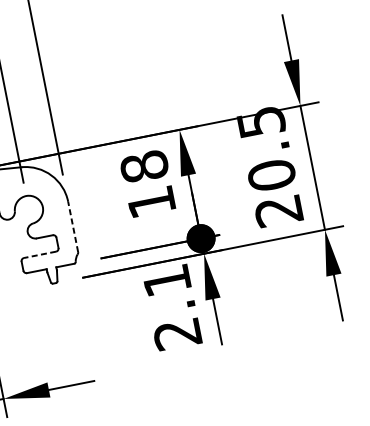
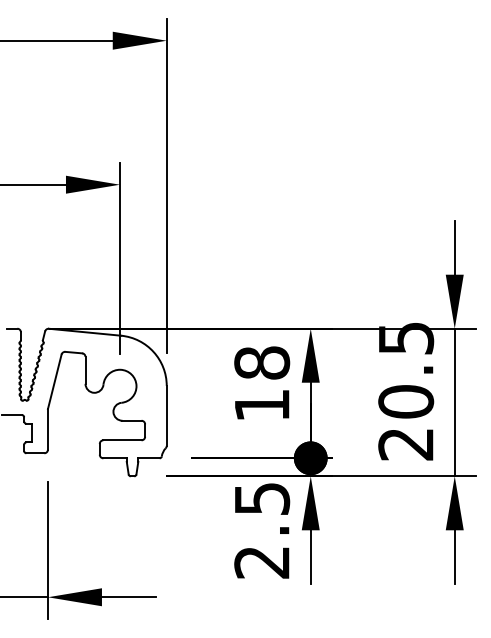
line: (72, 226) -> (166, 415), dashed -> solid
line: (39, 255) -> (121, 440), dashed -> solid
text: (167, 280) -> (262, 498), 2.1 -> 2.5

